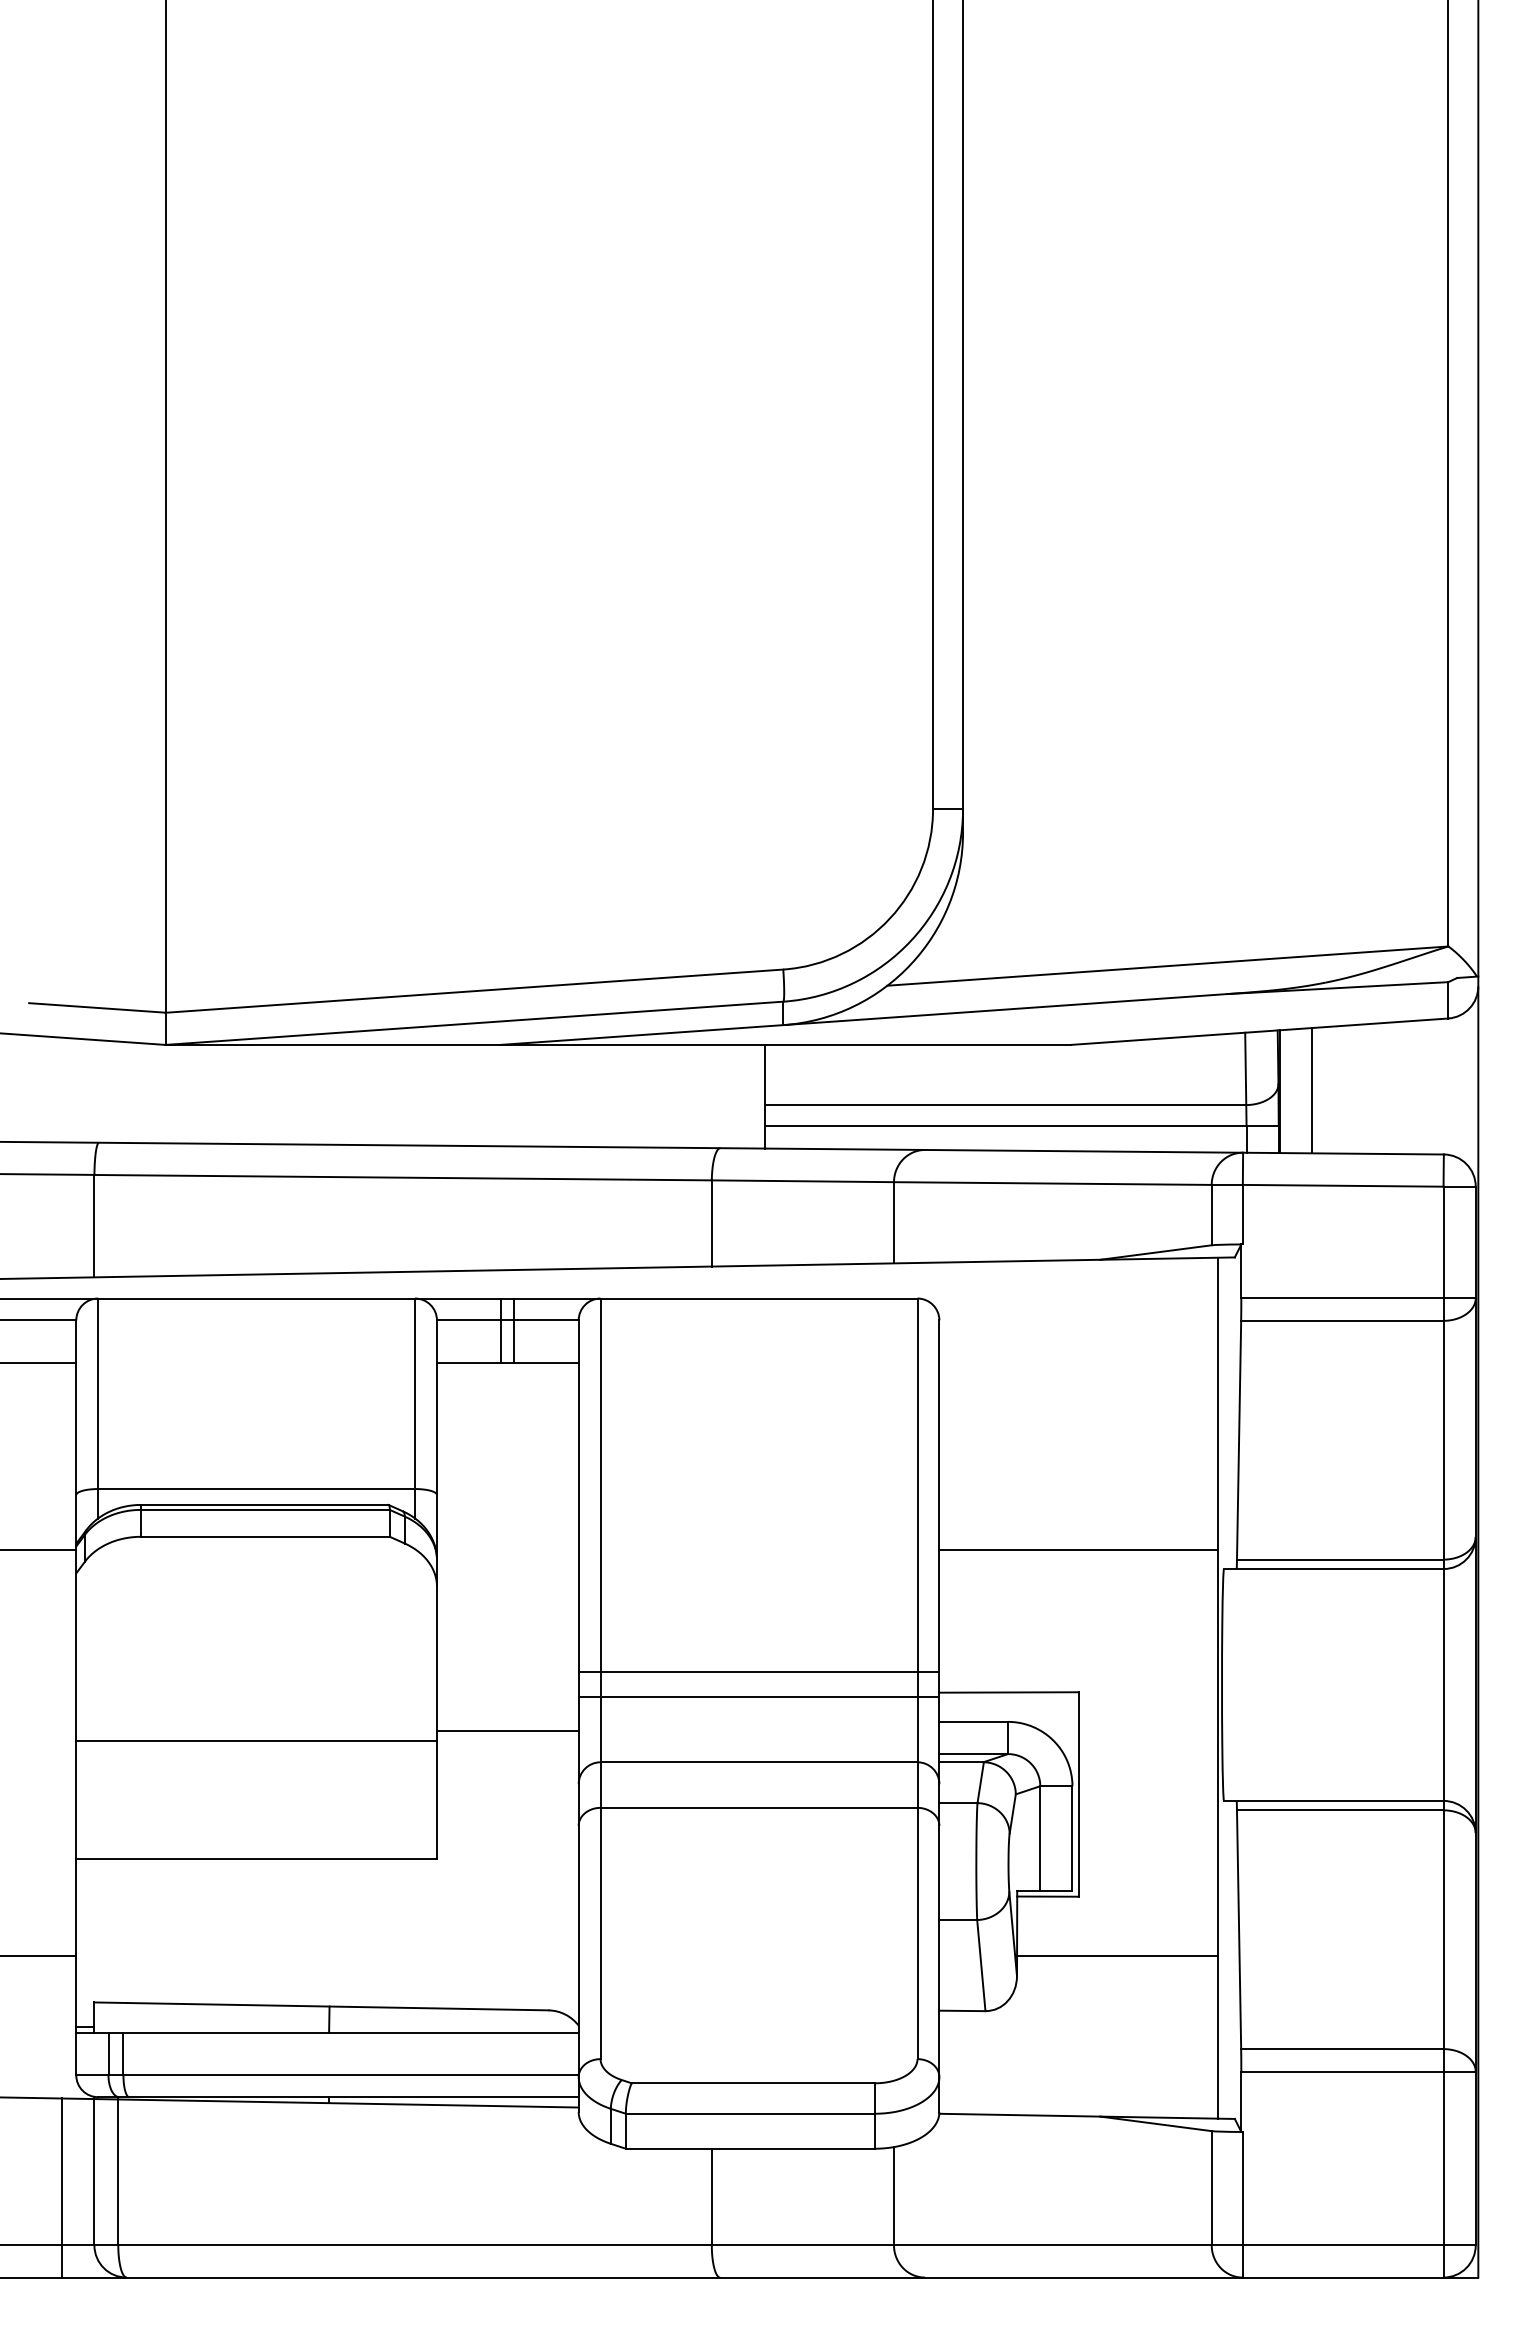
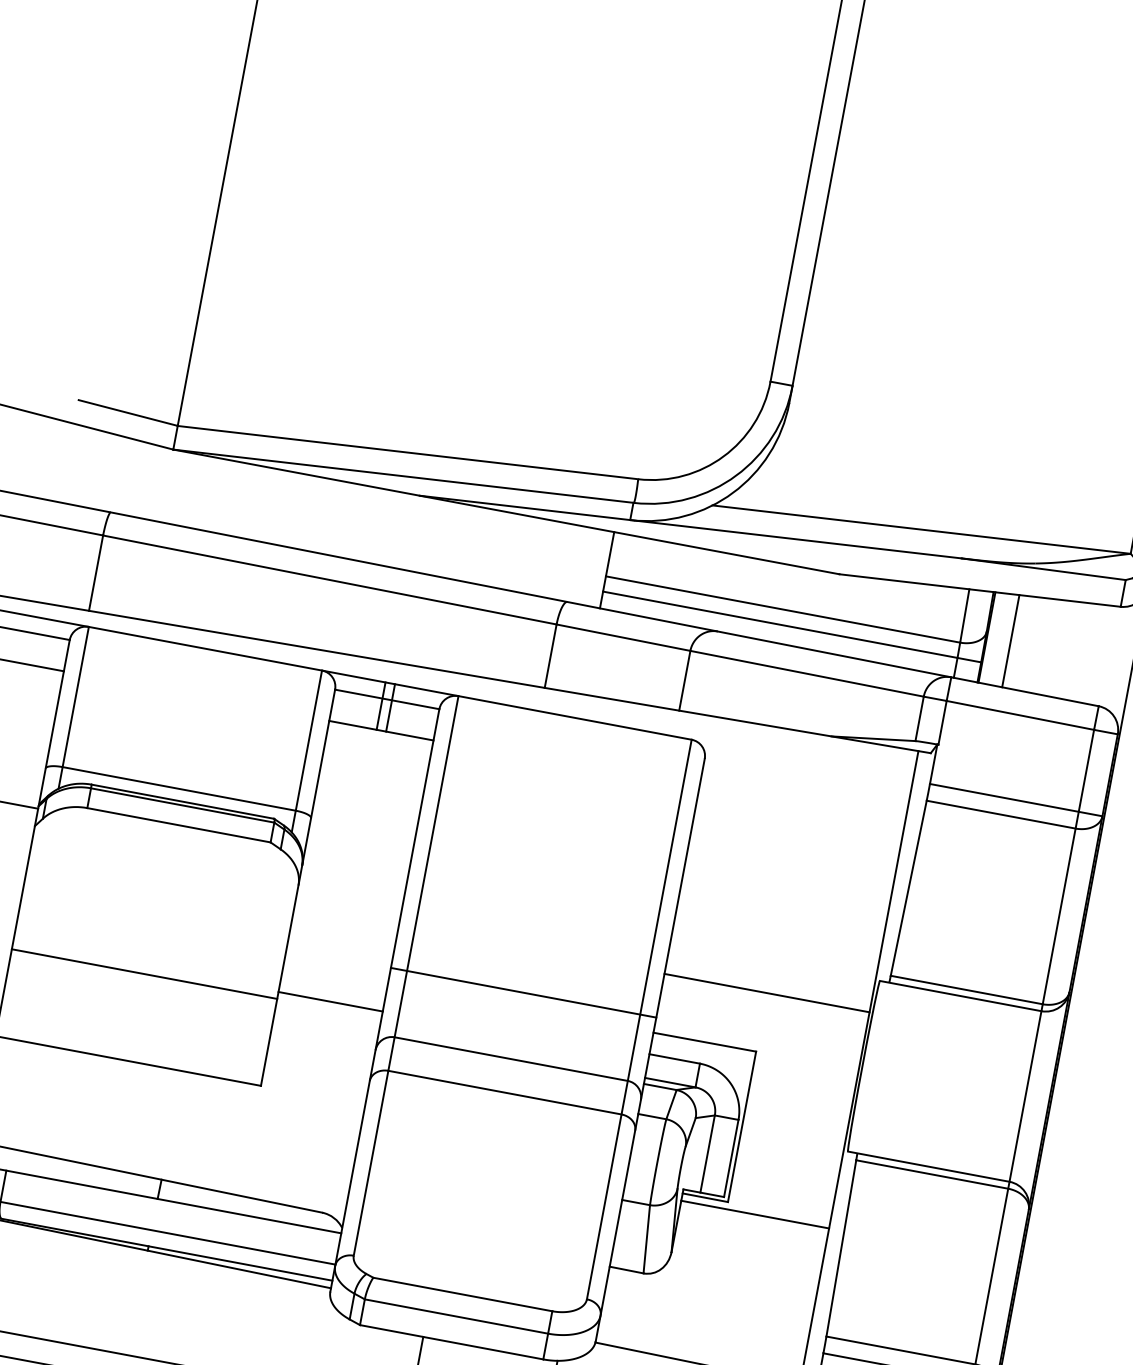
line: (1078, 1549) -> (766, 992), moved
line: (758, 1697) -> (519, 1011), removed
line: (1117, 1955) -> (755, 1214), moved

